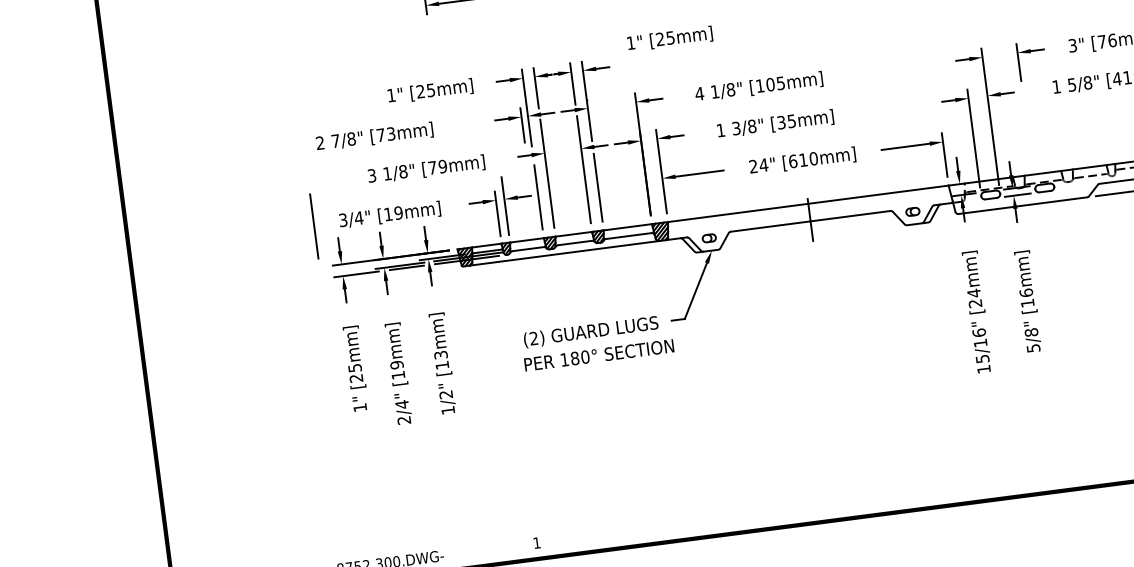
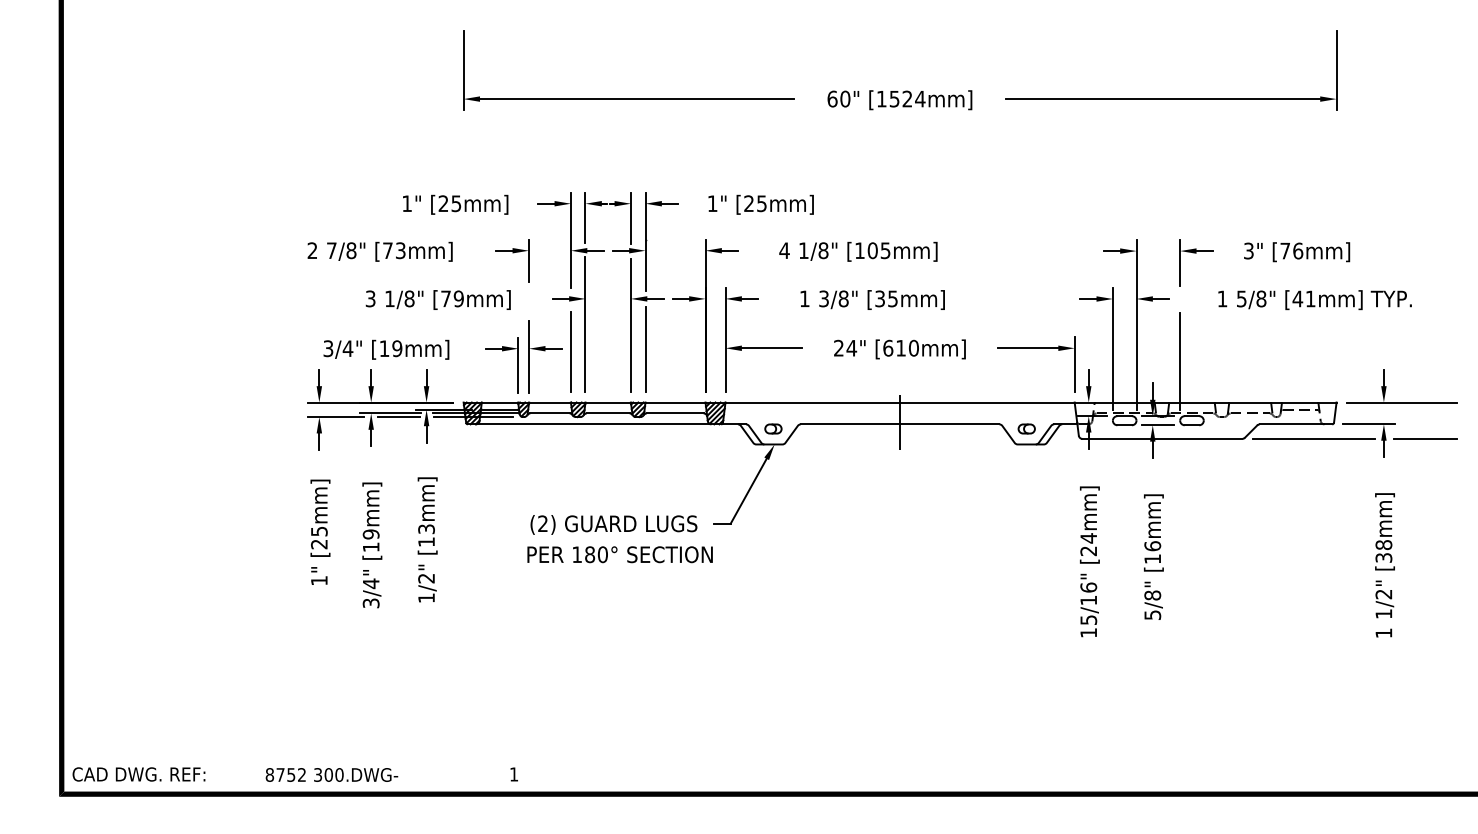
text: (669, 38) -> (760, 204), moved
part: (508, 120) -> (512, 253), moved
line: (1029, 140) -> (1180, 360), added
line: (313, 226) -> (291, 351), removed
text: (404, 420) -> (371, 603), 2/4" -> 3/4"

